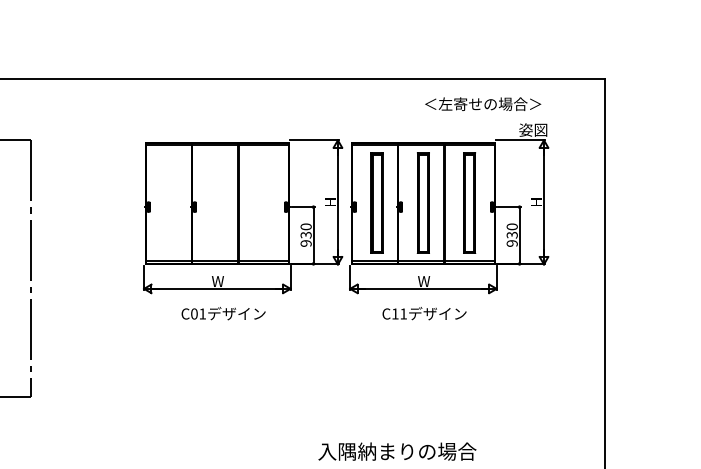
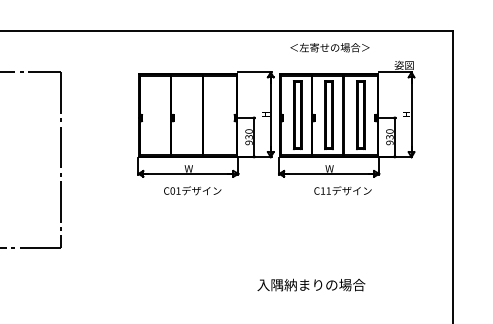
text: (482, 103) -> (329, 47), moved
text: (423, 313) -> (342, 190), moved

